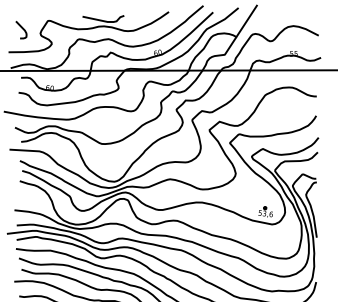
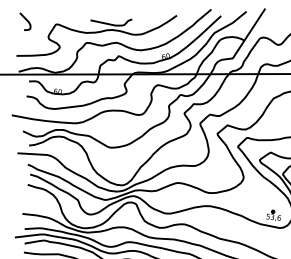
curve: (22, 29) -> (26, 21), moved

